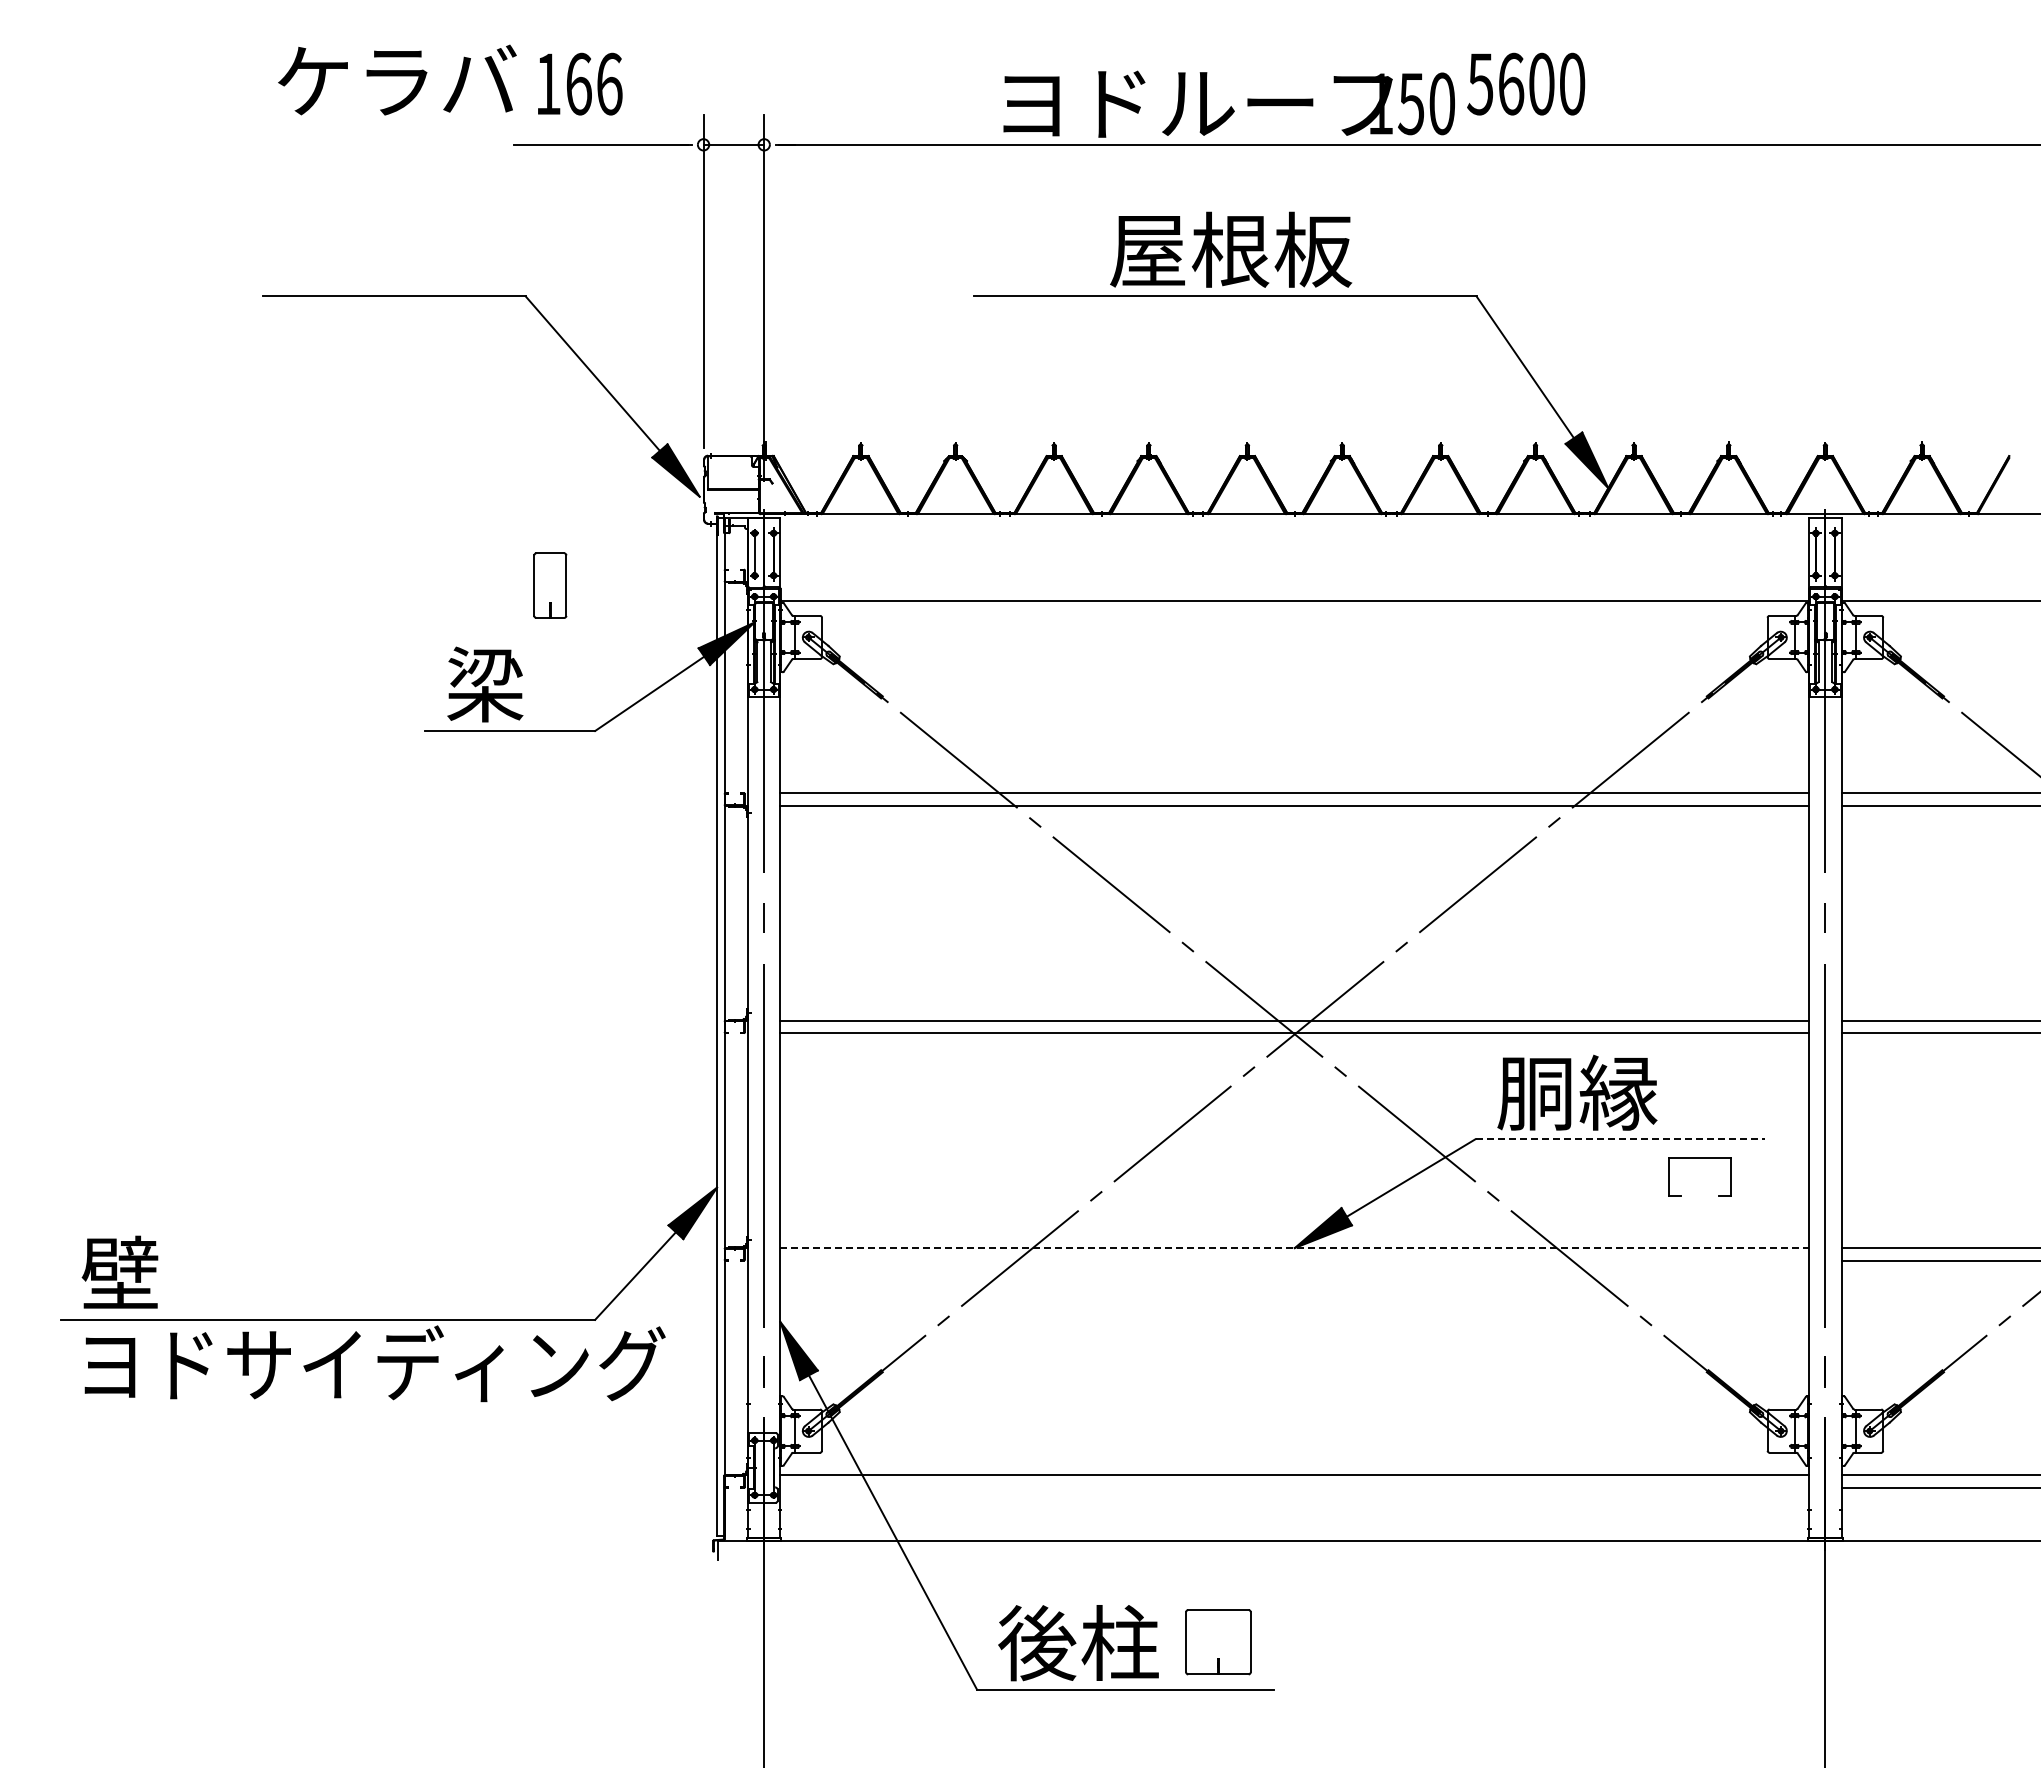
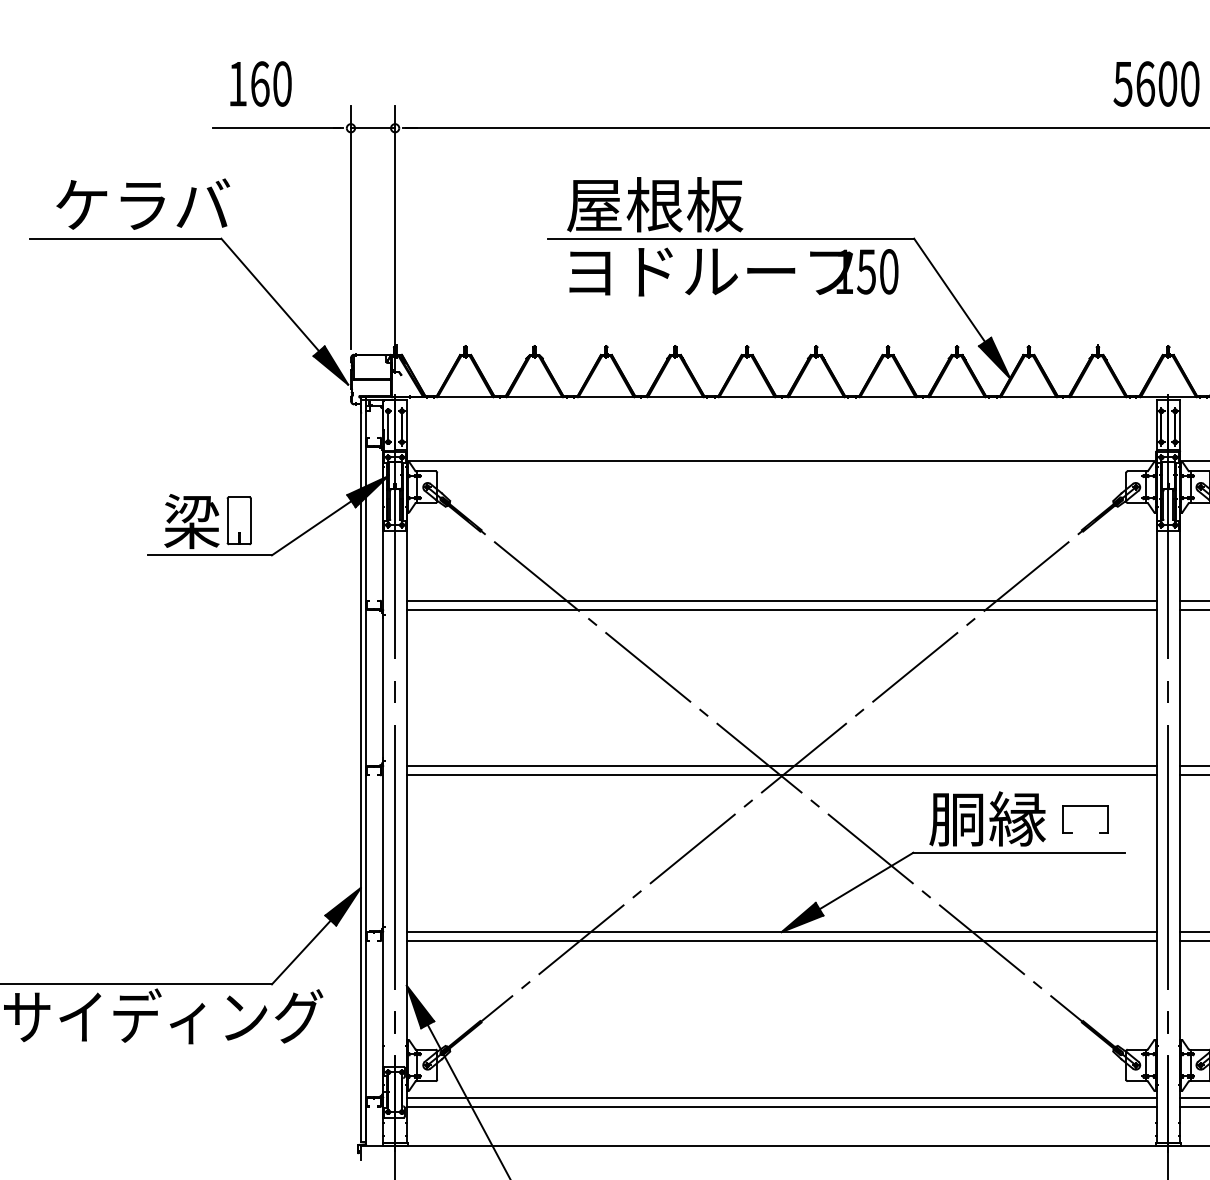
text: (397, 79) -> (143, 203), moved
text: (609, 83) -> (282, 83), 166 -> 160
text: (1526, 83) -> (1156, 83), moved
text: (1228, 103) -> (733, 271), moved
text: (1231, 249) -> (655, 204), moved
part: (550, 585) -> (239, 520), moved
line: (1620, 1139) -> (1019, 852), dashed -> solid
part: (1699, 1158) -> (1085, 806), moved
line: (1294, 1248) -> (781, 932), dashed -> solid
line: (1294, 1260) -> (781, 941), added
line: (1294, 1487) -> (781, 1106), added

